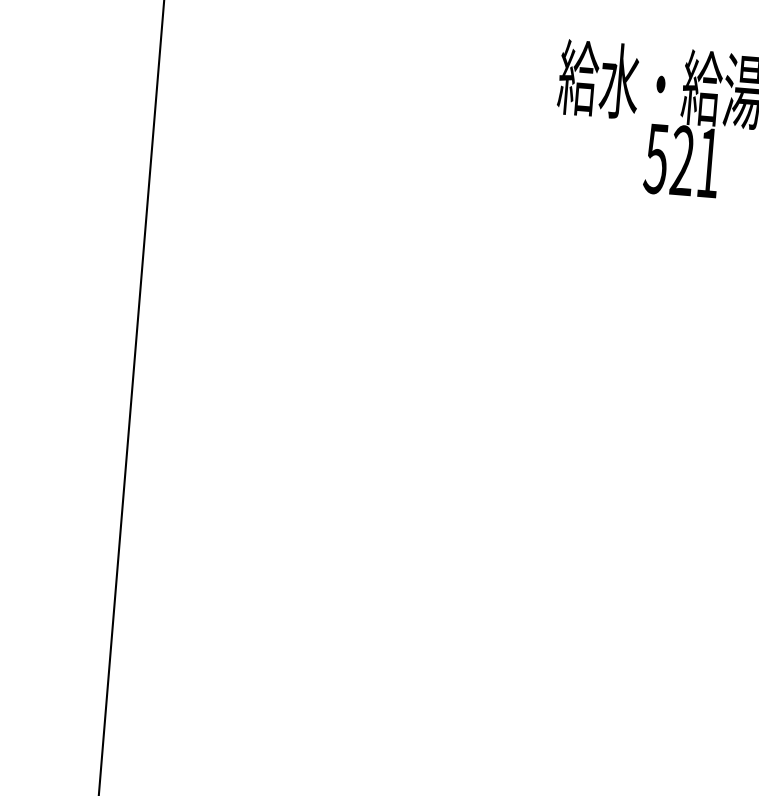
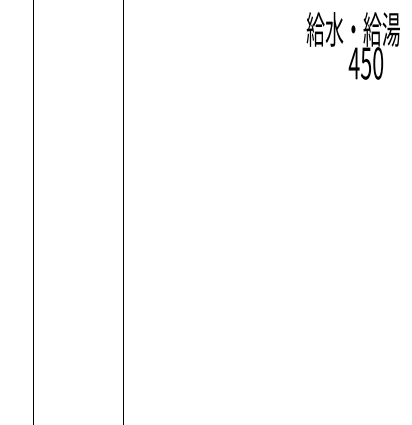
text: (681, 160) -> (365, 63), 521 -> 450

